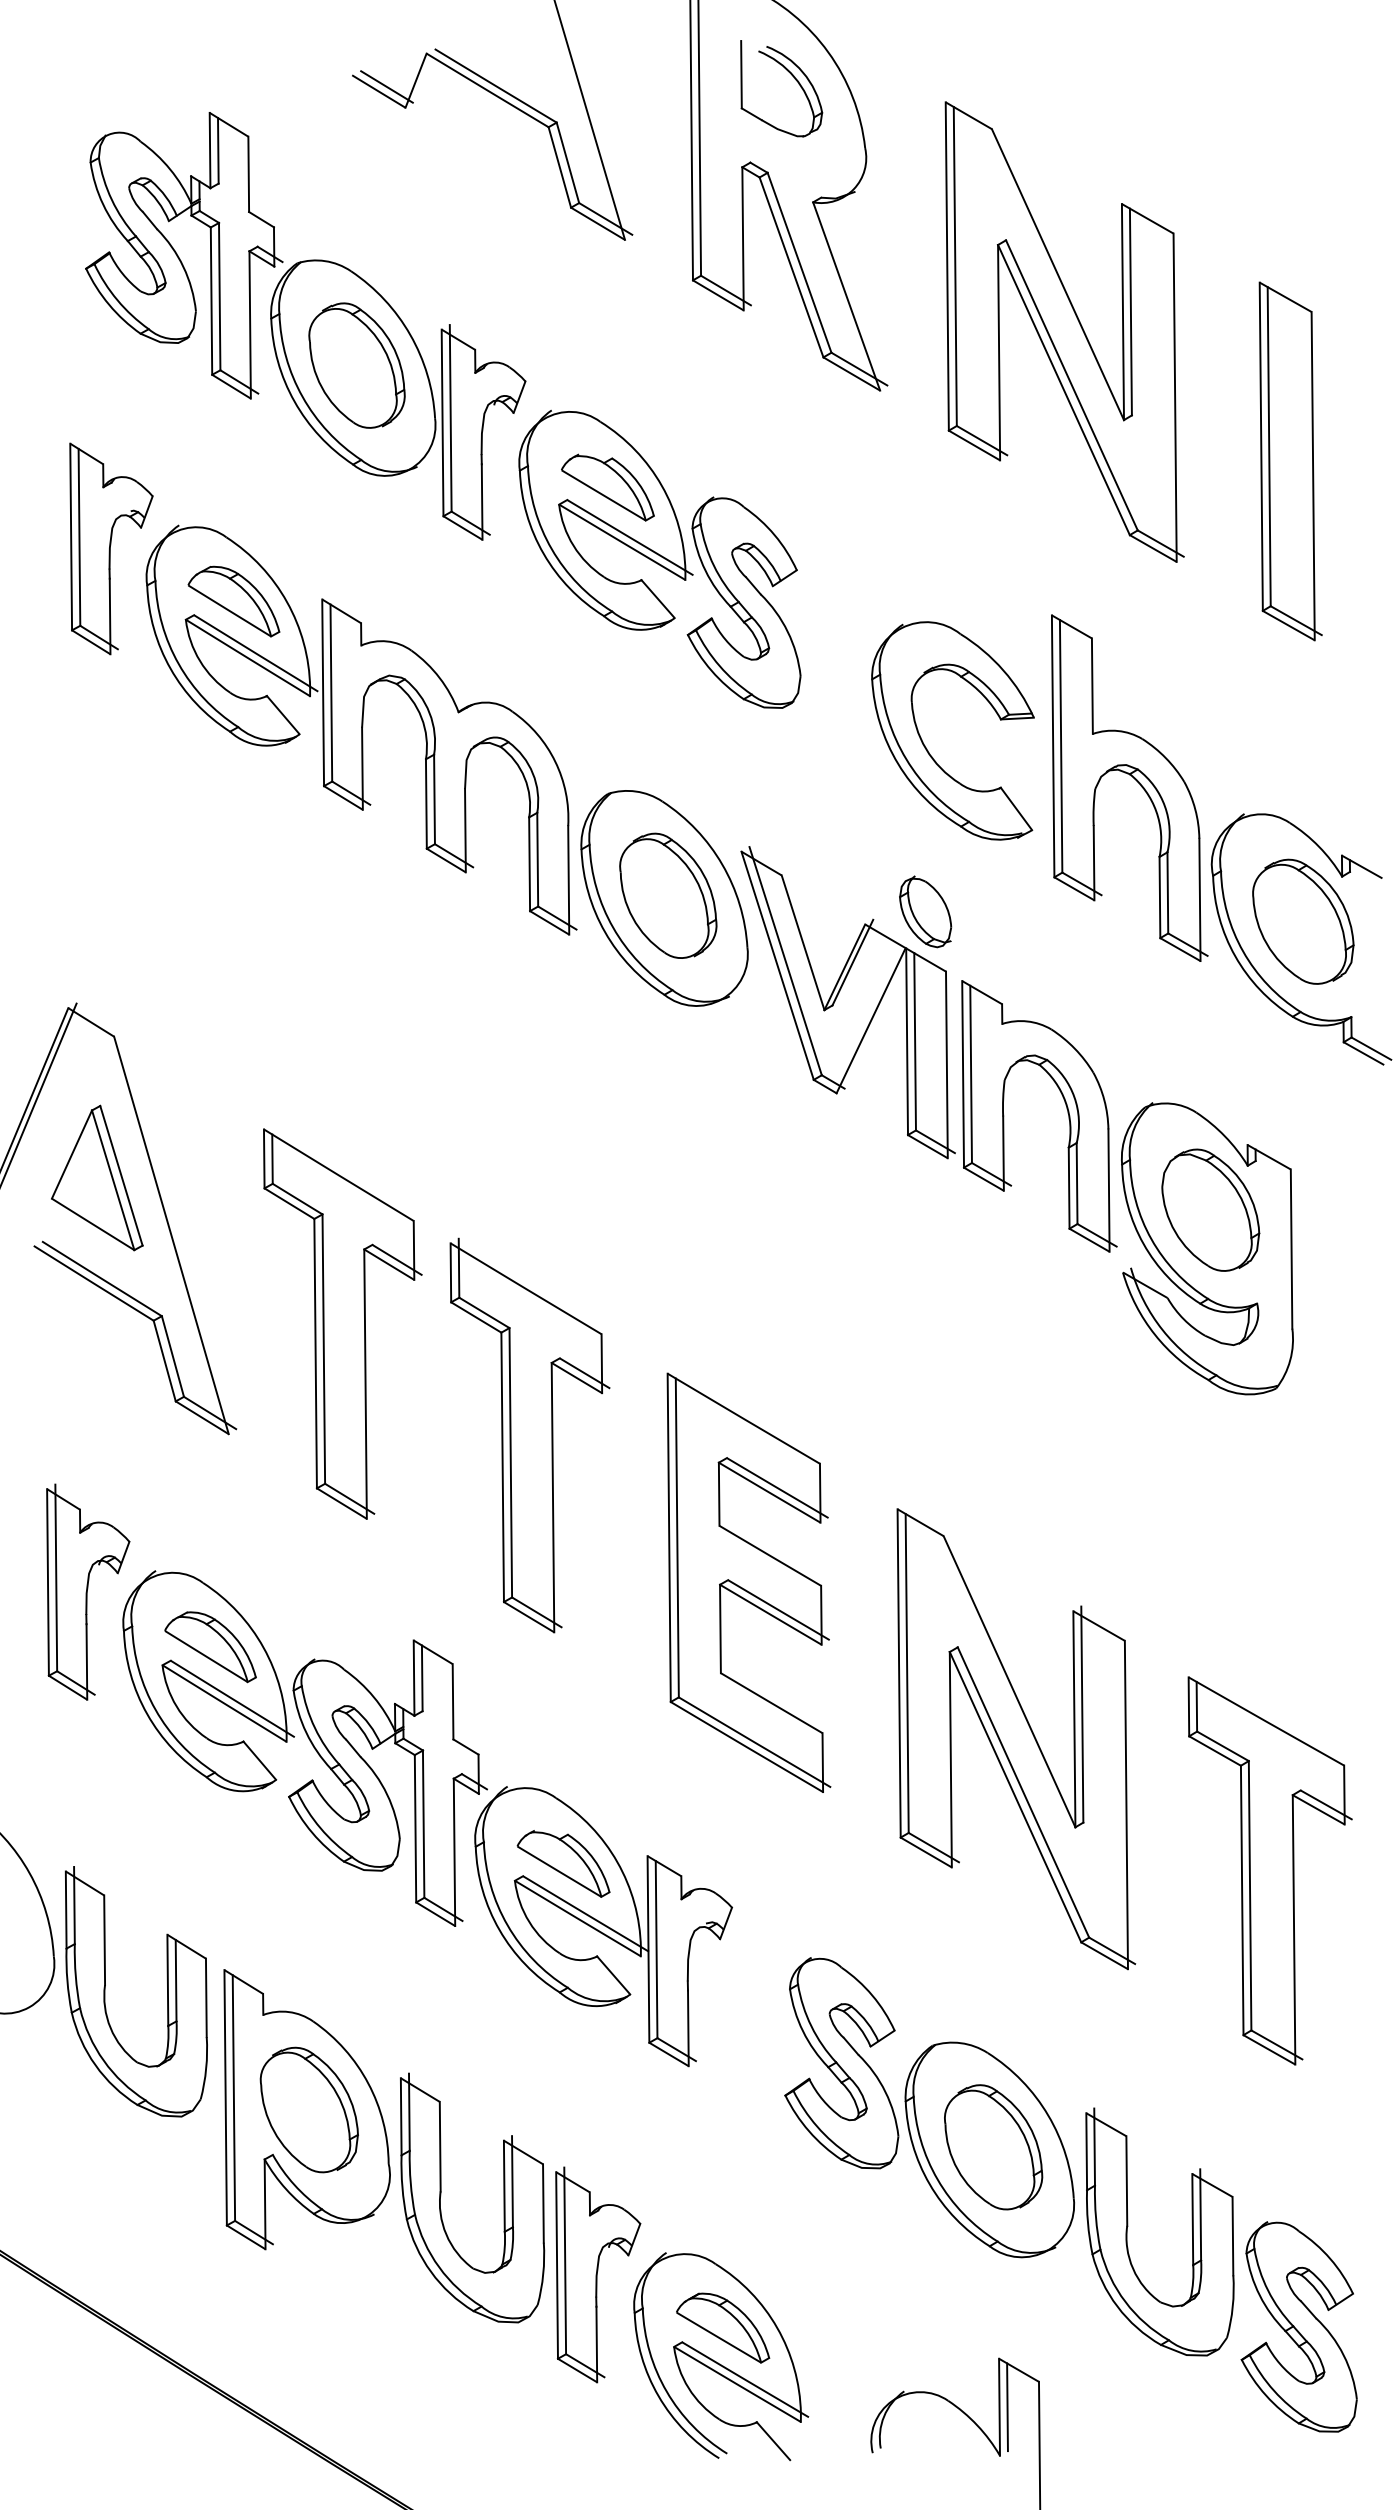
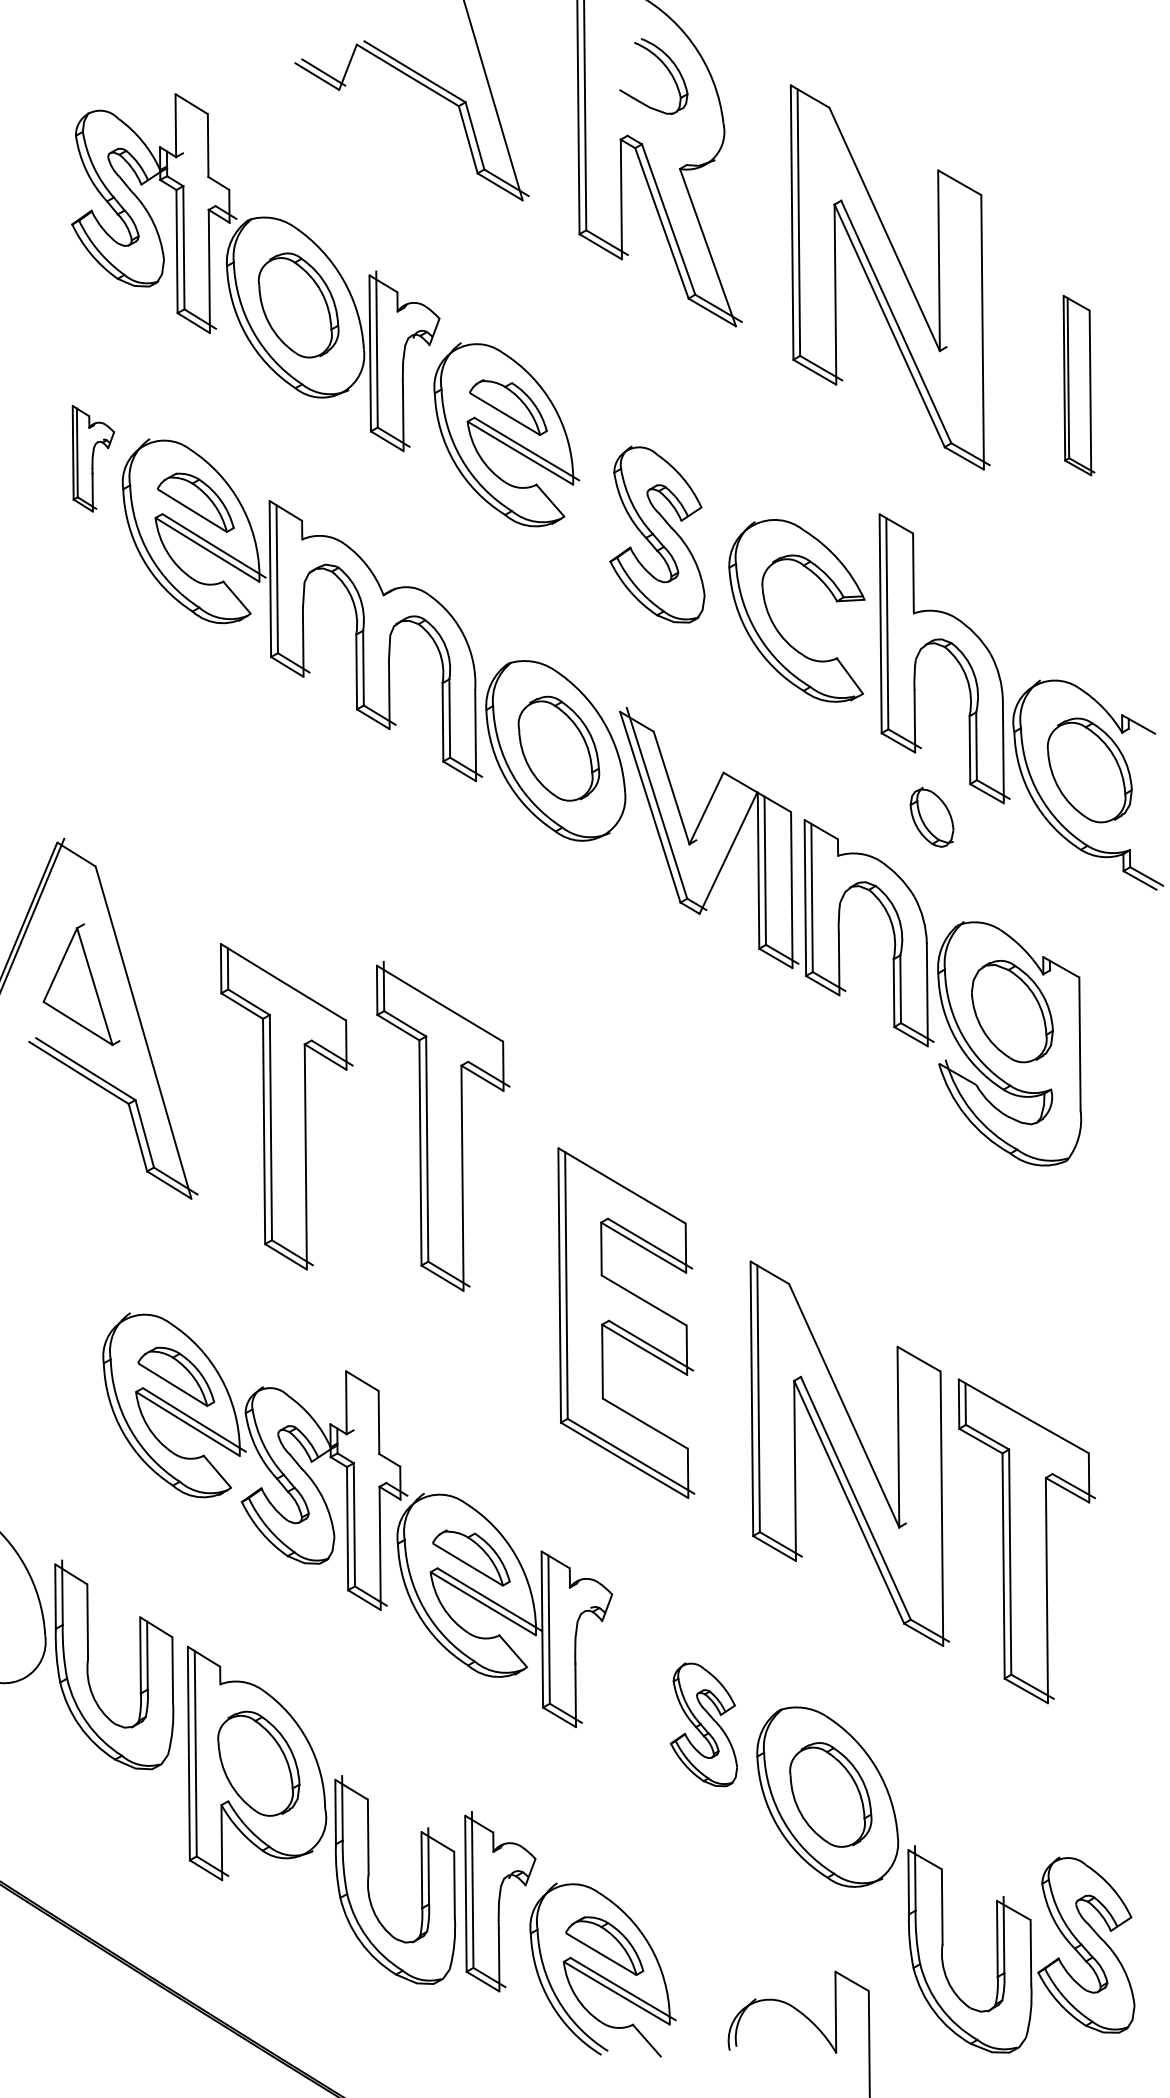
line: (741, 74) -> (620, 62), removed
line: (218, 150) -> (182, 125), removed
line: (1130, 311) -> (945, 260), removed
part: (1290, 461) -> (1079, 385), size x0.6
part: (111, 548) -> (93, 458), size x0.6
part: (743, 602) -> (656, 534), moved
part: (925, 911) -> (931, 817), moved
line: (852, 962) -> (712, 804), removed
line: (121, 1175) -> (101, 982), removed
part: (529, 1435) -> (442, 1126), moved
part: (88, 1591) -> (74, 1330), removed
line: (421, 1678) -> (352, 1403), removed
line: (1082, 1714) -> (905, 1433), removed
part: (1269, 1870) -> (1026, 1540), moved
part: (841, 2063) -> (703, 1724), size x0.7
part: (503, 2197) -> (421, 1879), moved
part: (1128, 2226) -> (943, 1944), moved
line: (1007, 2407) -> (842, 2012), removed

